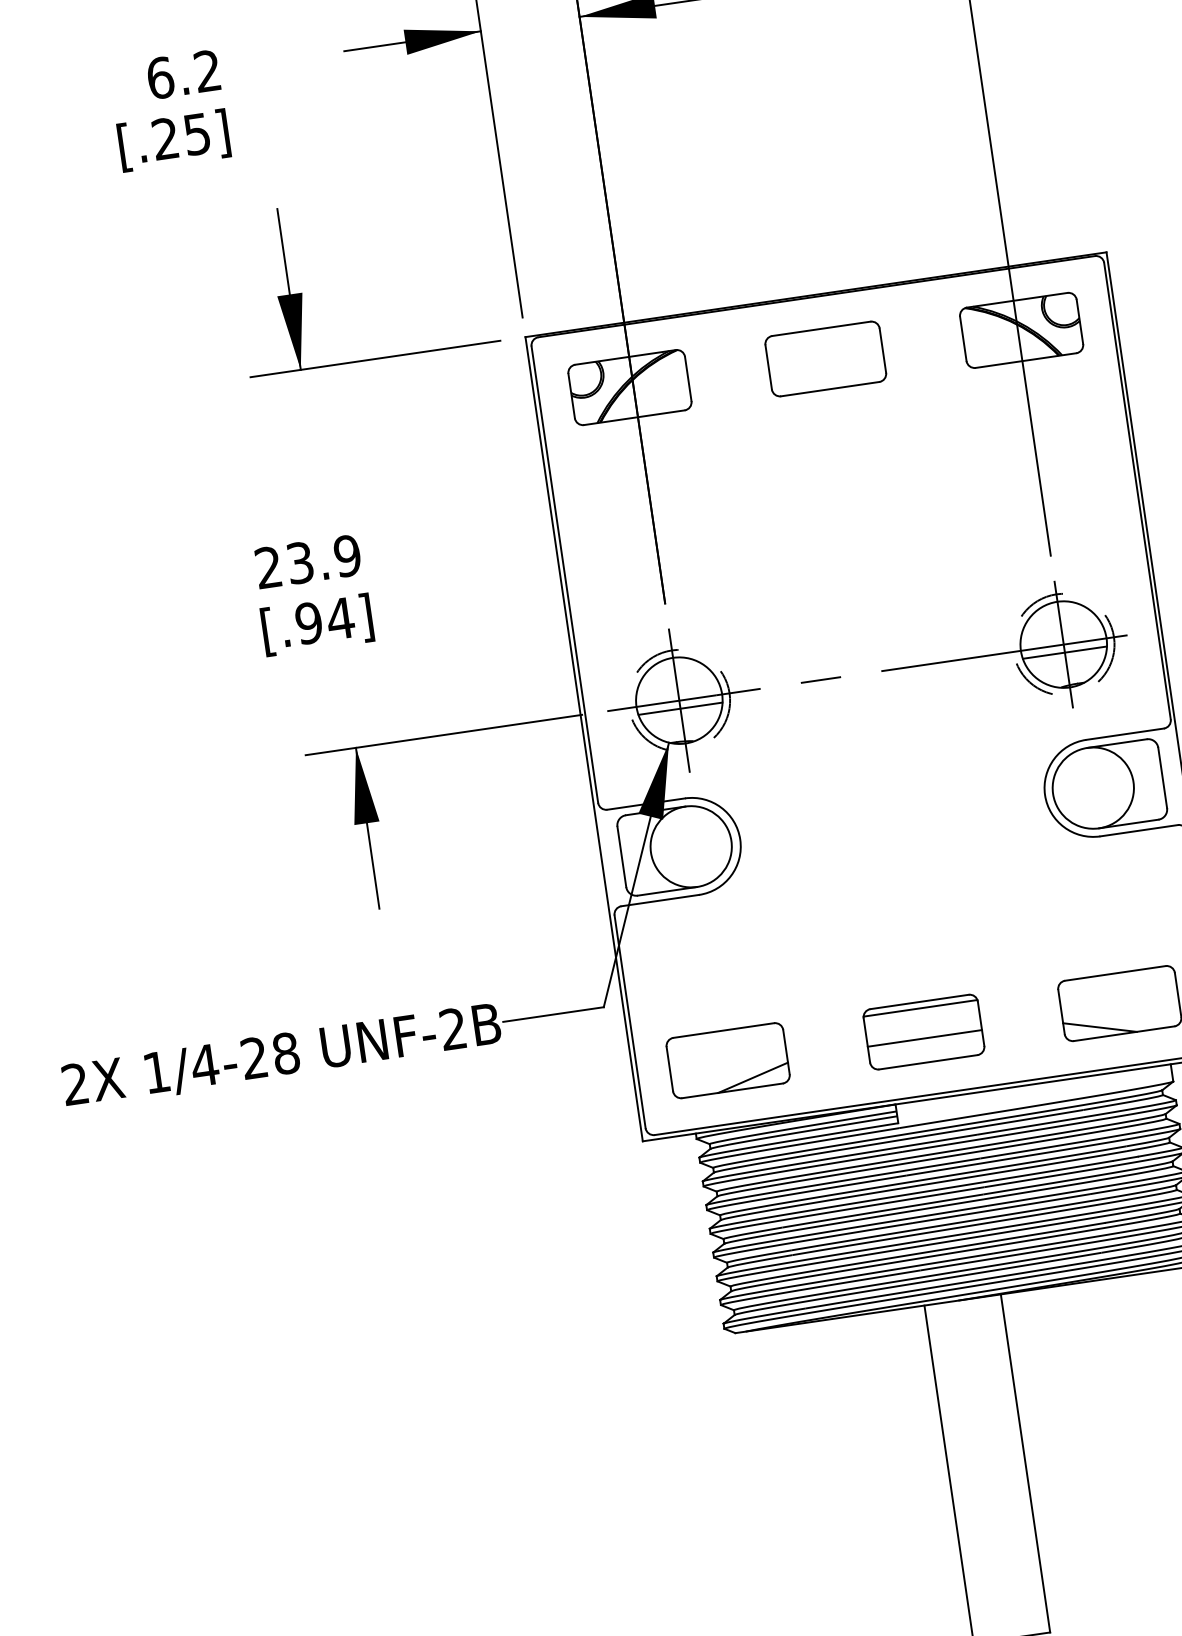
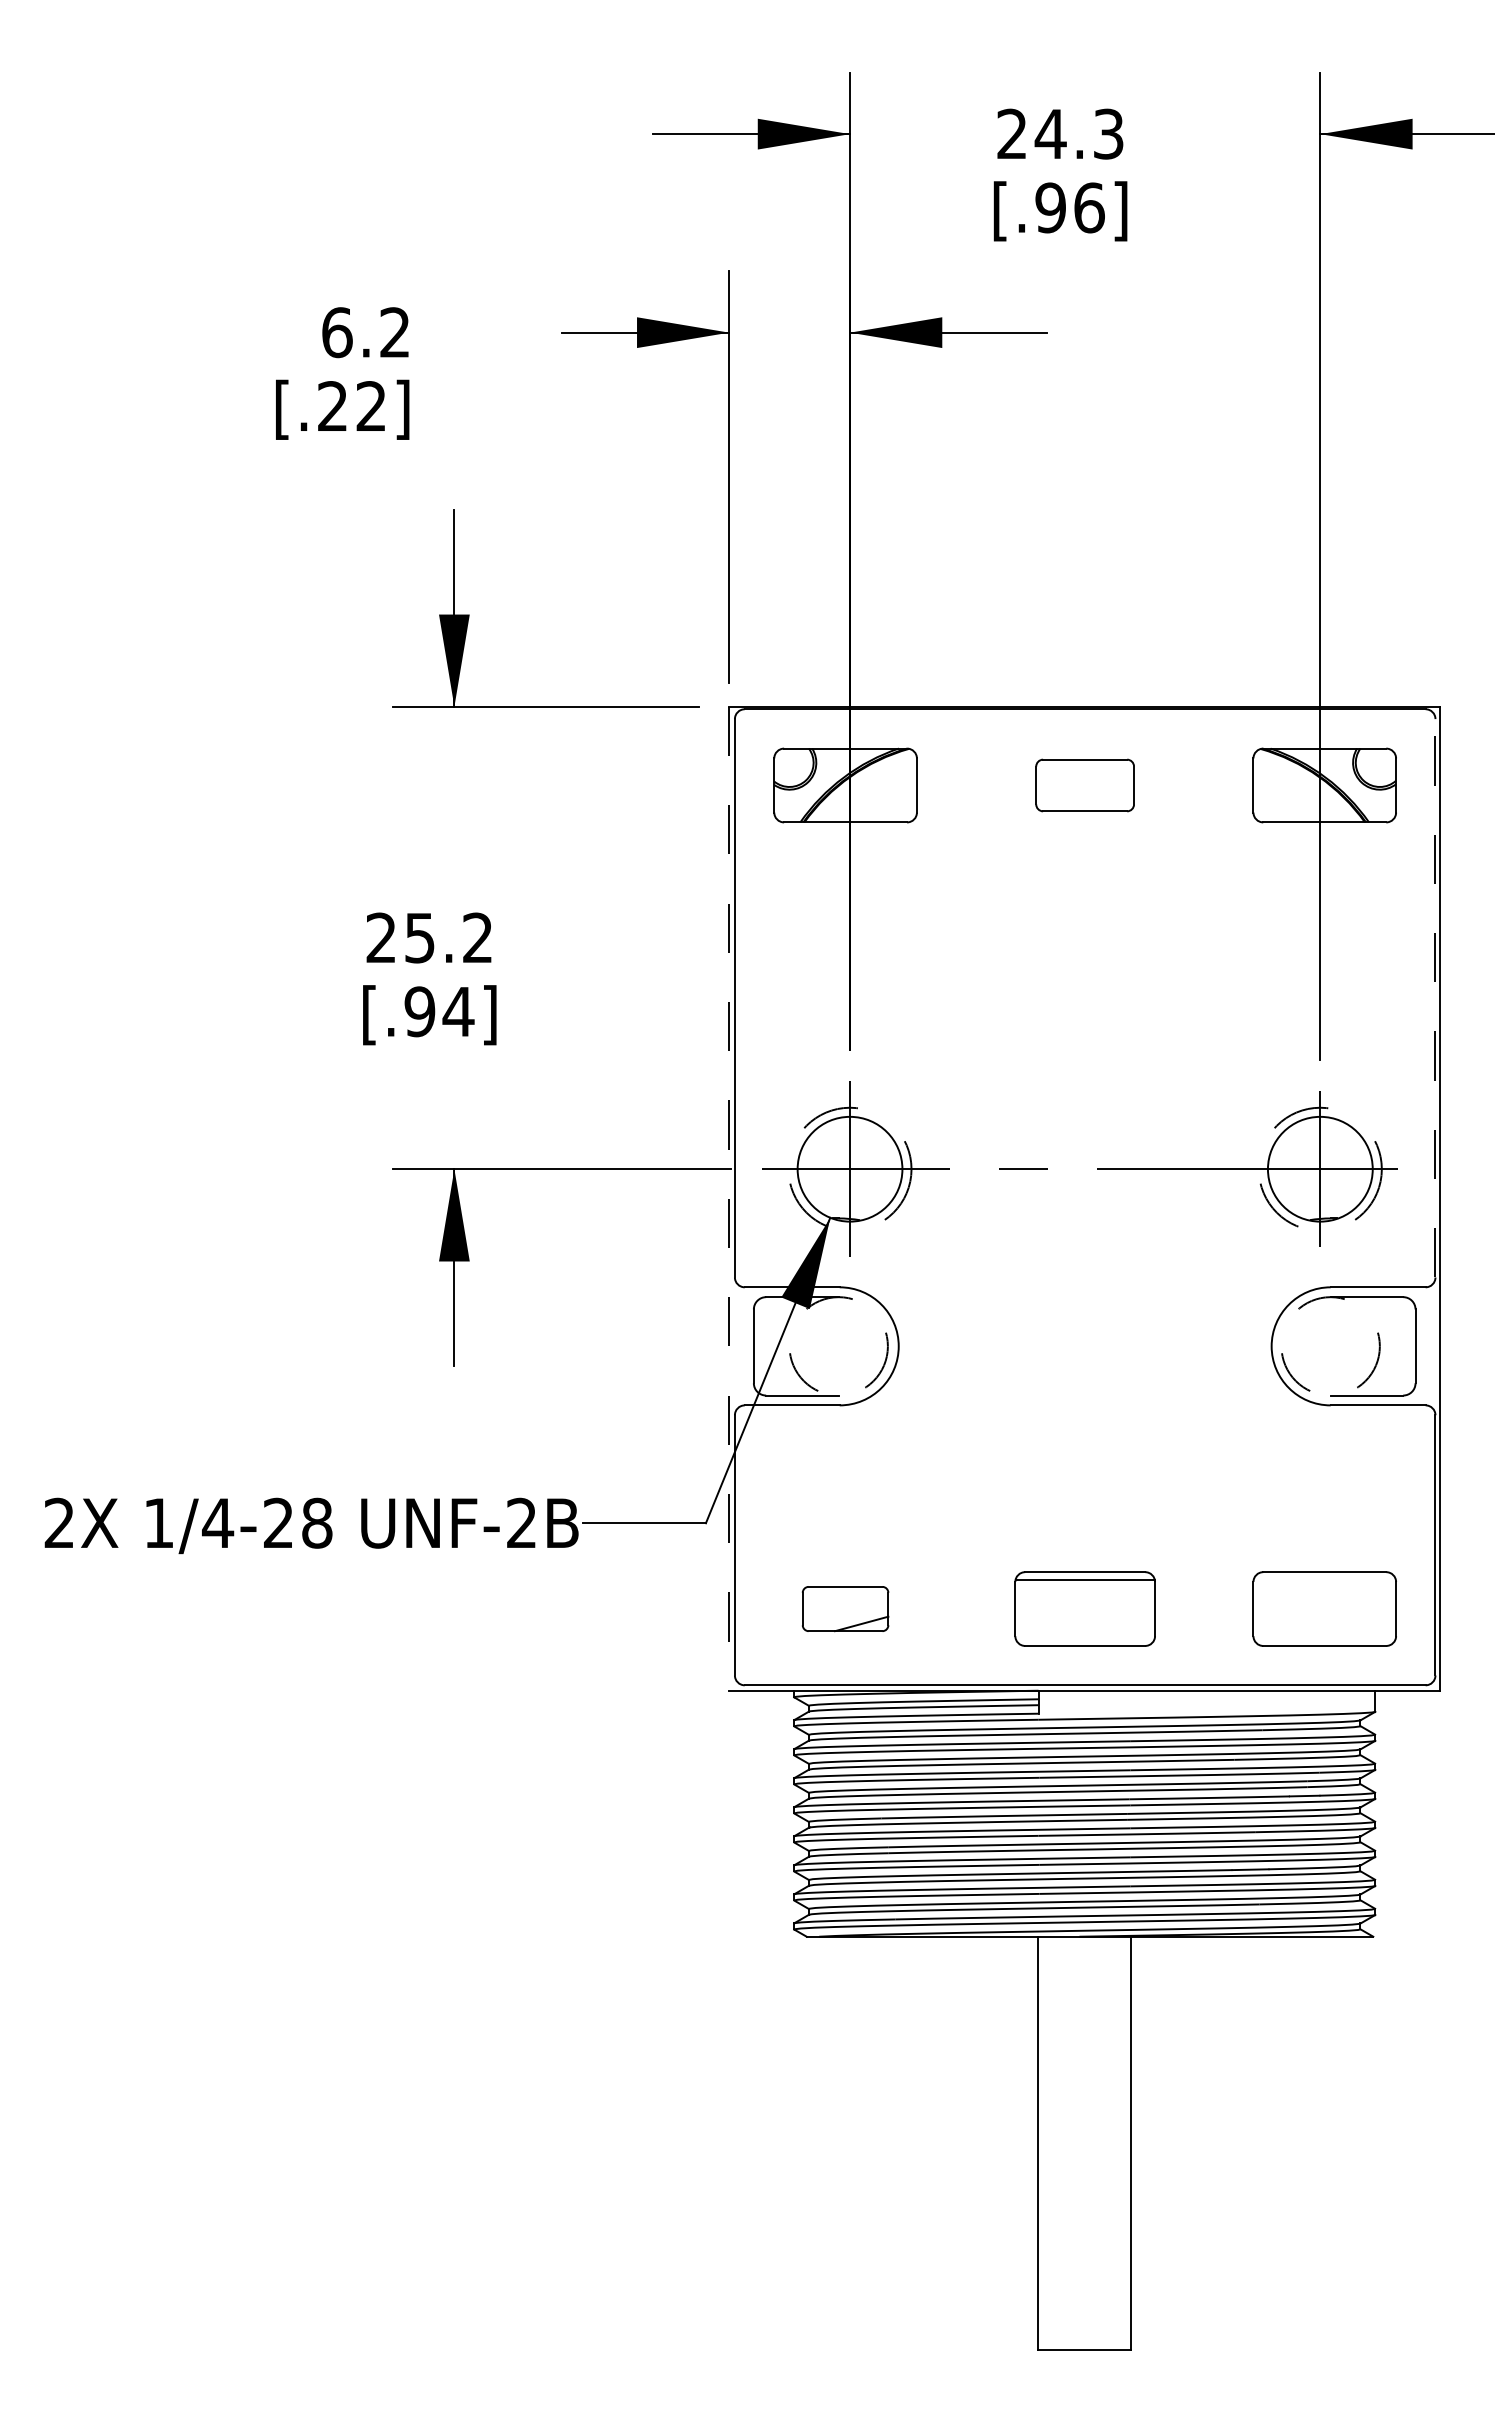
text: (196, 134) -> (370, 406), [.25] -> [.22]
part: (825, 359) -> (1084, 785), size x0.7
line: (1137, 490) -> (1435, 997), solid -> dashed
text: (324, 559) -> (449, 937), 23.9 -> 25.2
line: (1065, 652) -> (1320, 1179), removed
line: (680, 709) -> (849, 1179), removed
line: (584, 738) -> (729, 1198), solid -> dashed
circle: (1093, 788) -> (1330, 1346), solid -> dashed
circle: (691, 846) -> (838, 1346), solid -> dashed
line: (1099, 1026) -> (1296, 1633), removed
line: (925, 1038) -> (1085, 1616), removed
part: (728, 1060) -> (845, 1608), size x0.6

